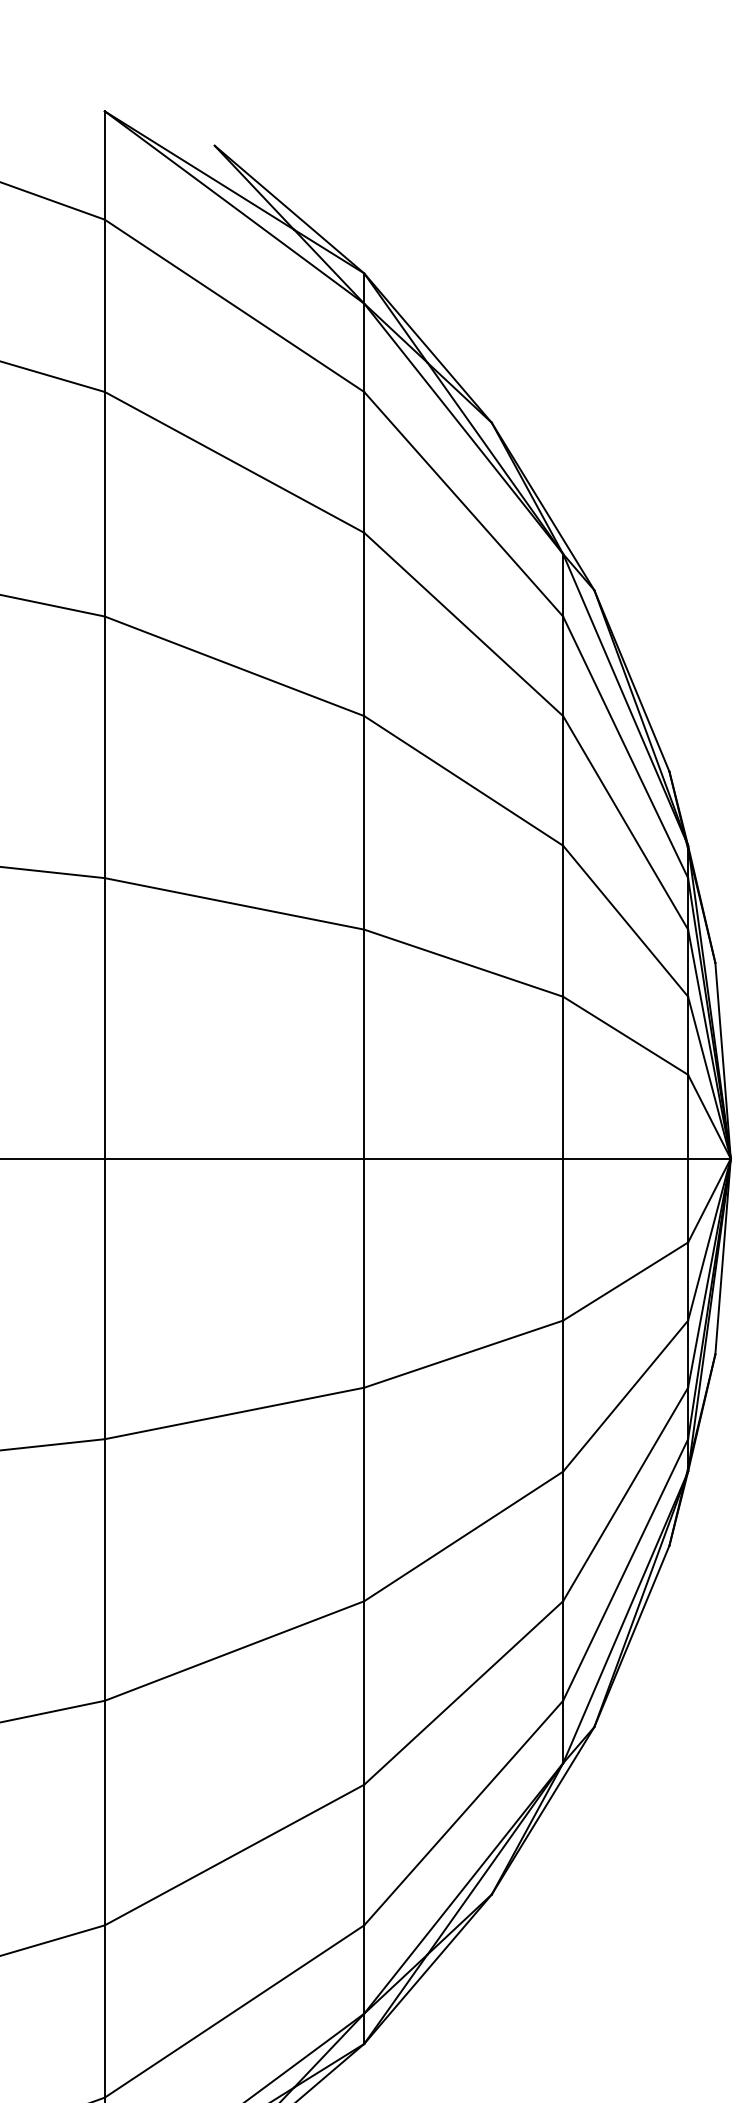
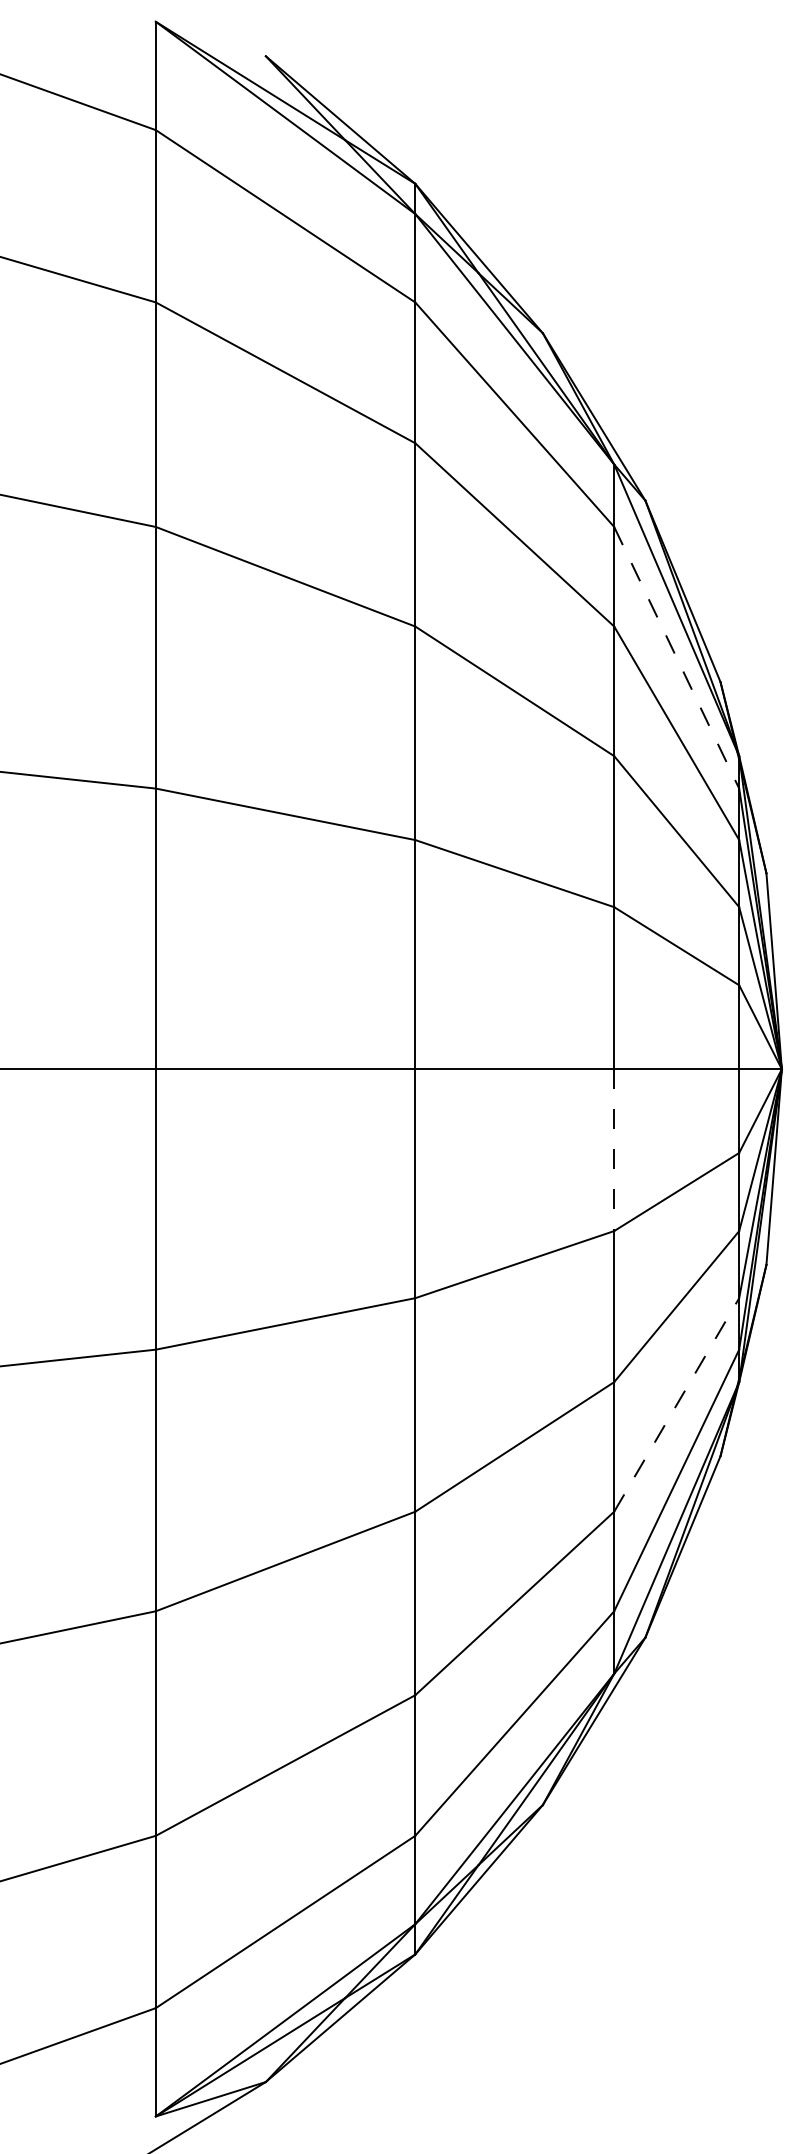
line: (625, 747) -> (676, 657), solid -> dashed
line: (563, 1240) -> (614, 1150), solid -> dashed
line: (625, 1494) -> (676, 1404), solid -> dashed

